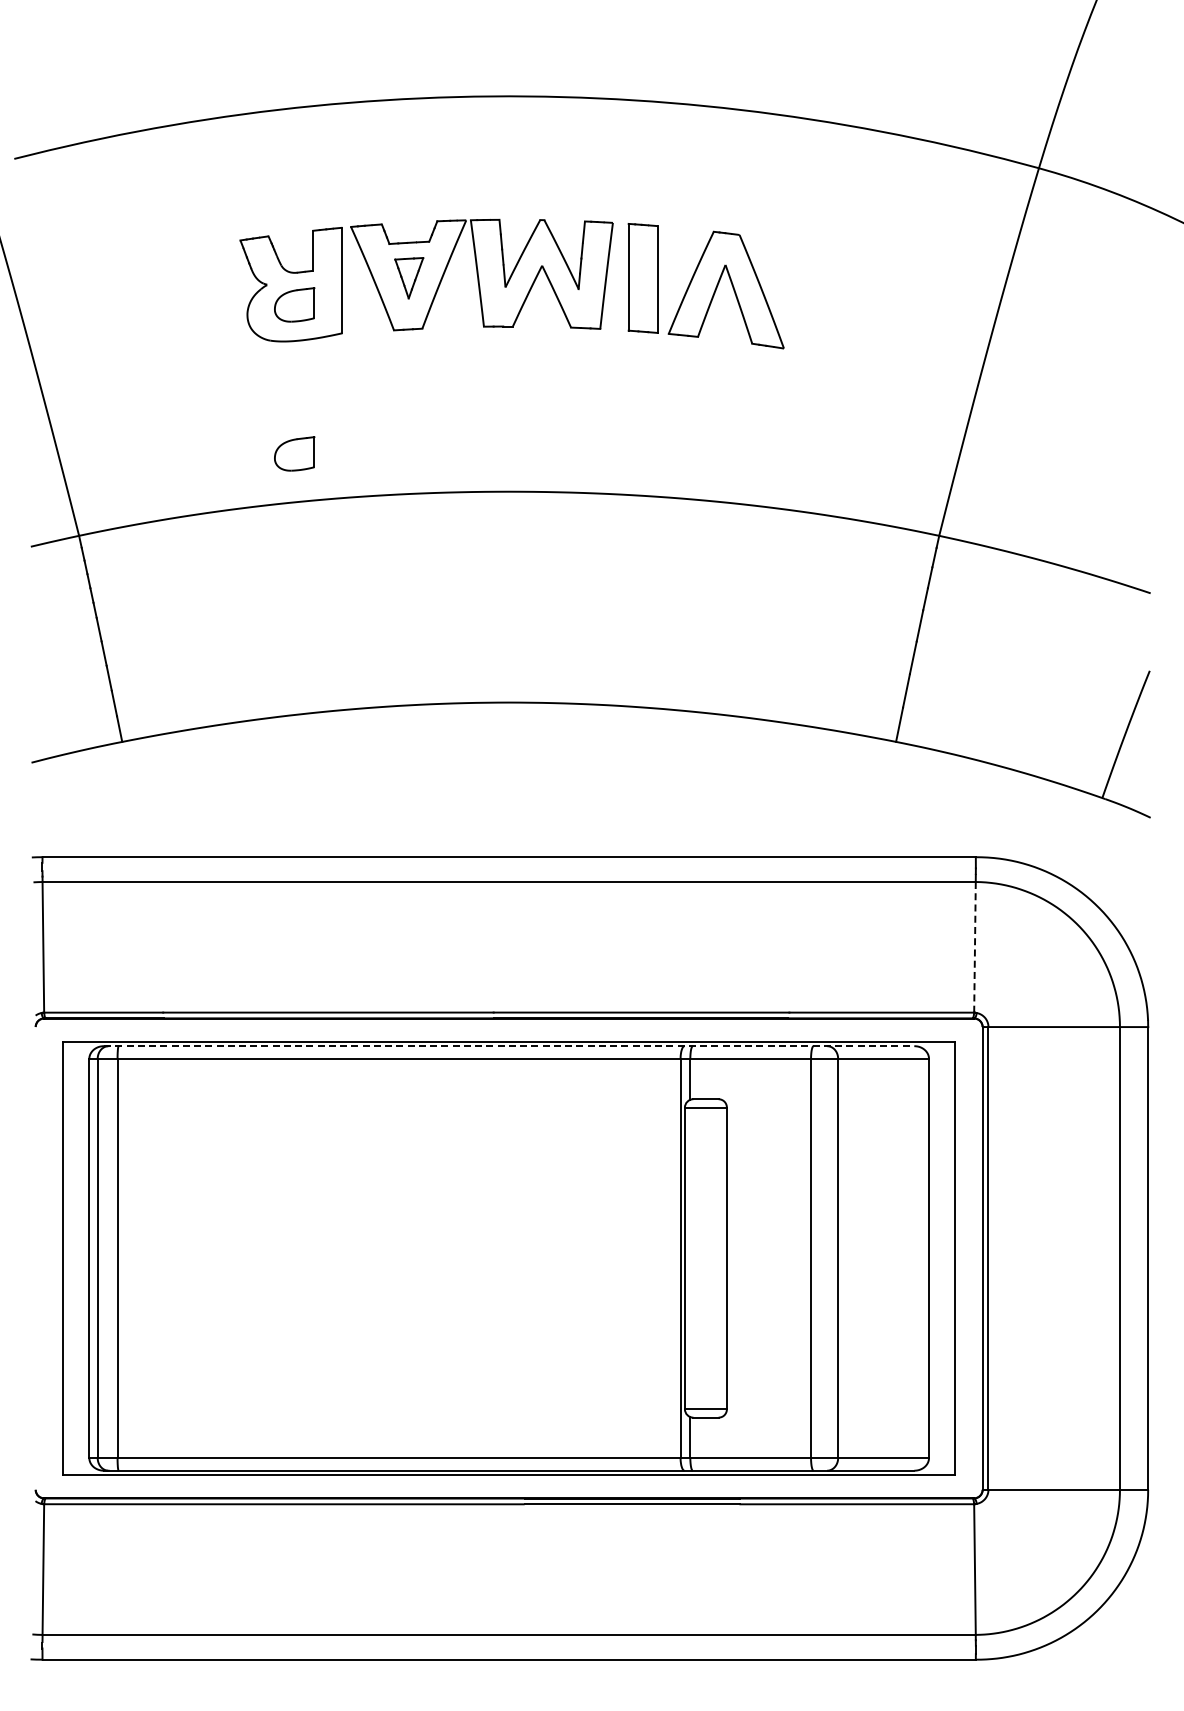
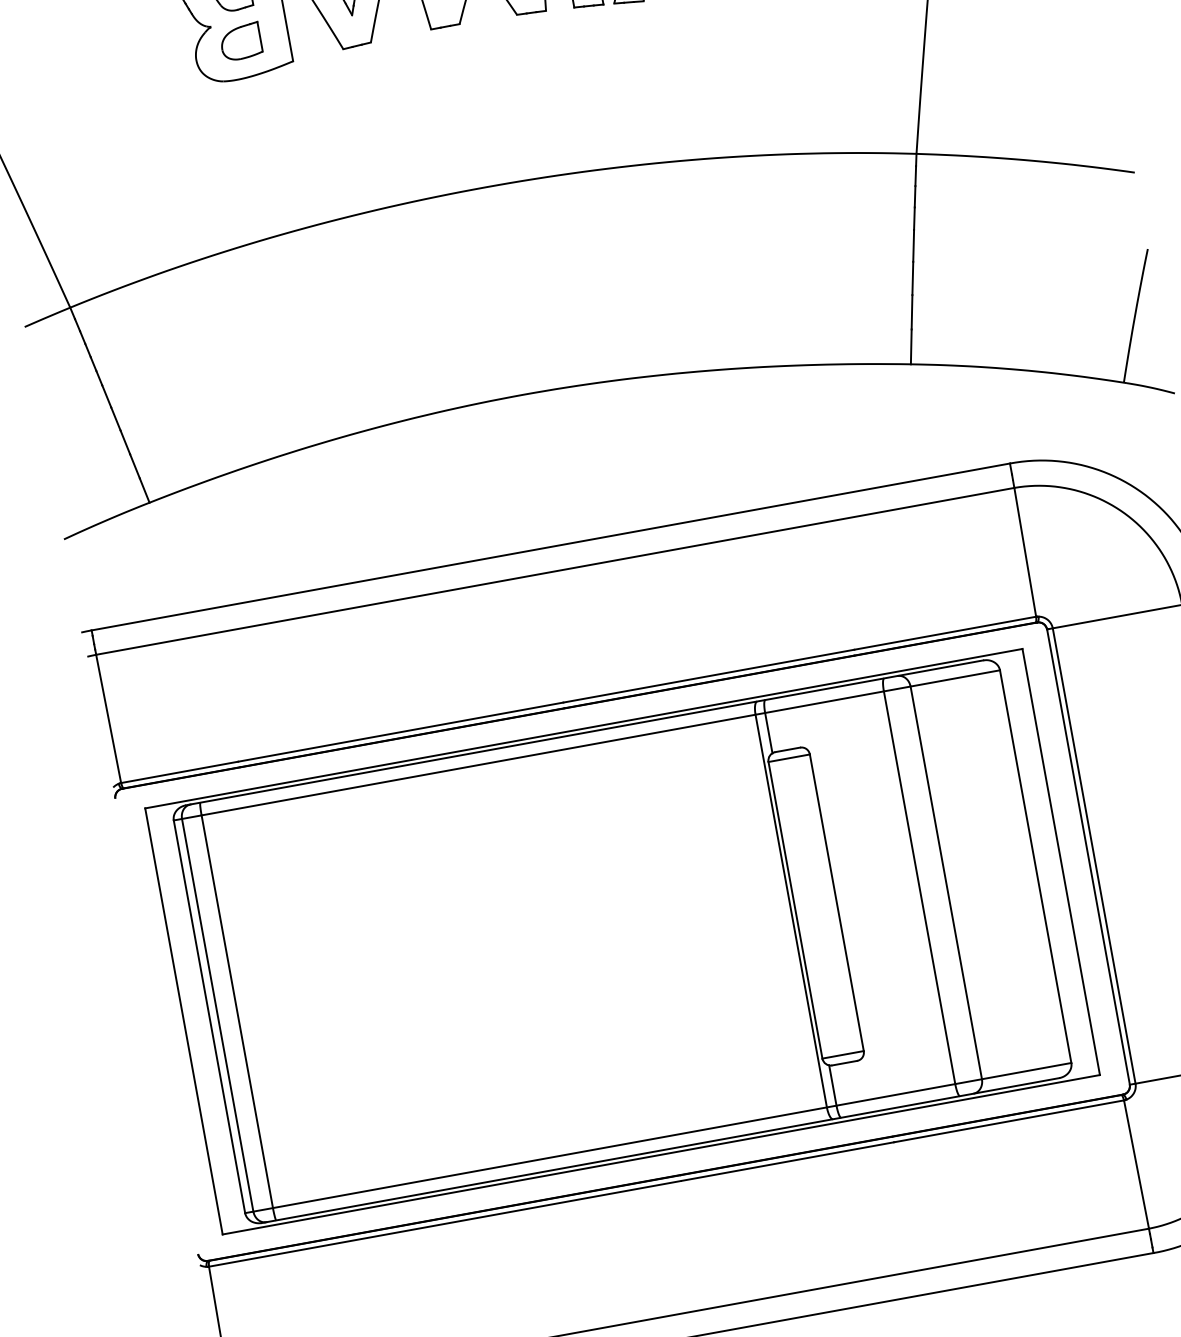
part: (294, 453) -> (267, 188), removed
line: (974, 947) -> (1024, 552), dashed -> solid
line: (509, 1046) -> (585, 733), dashed -> solid

